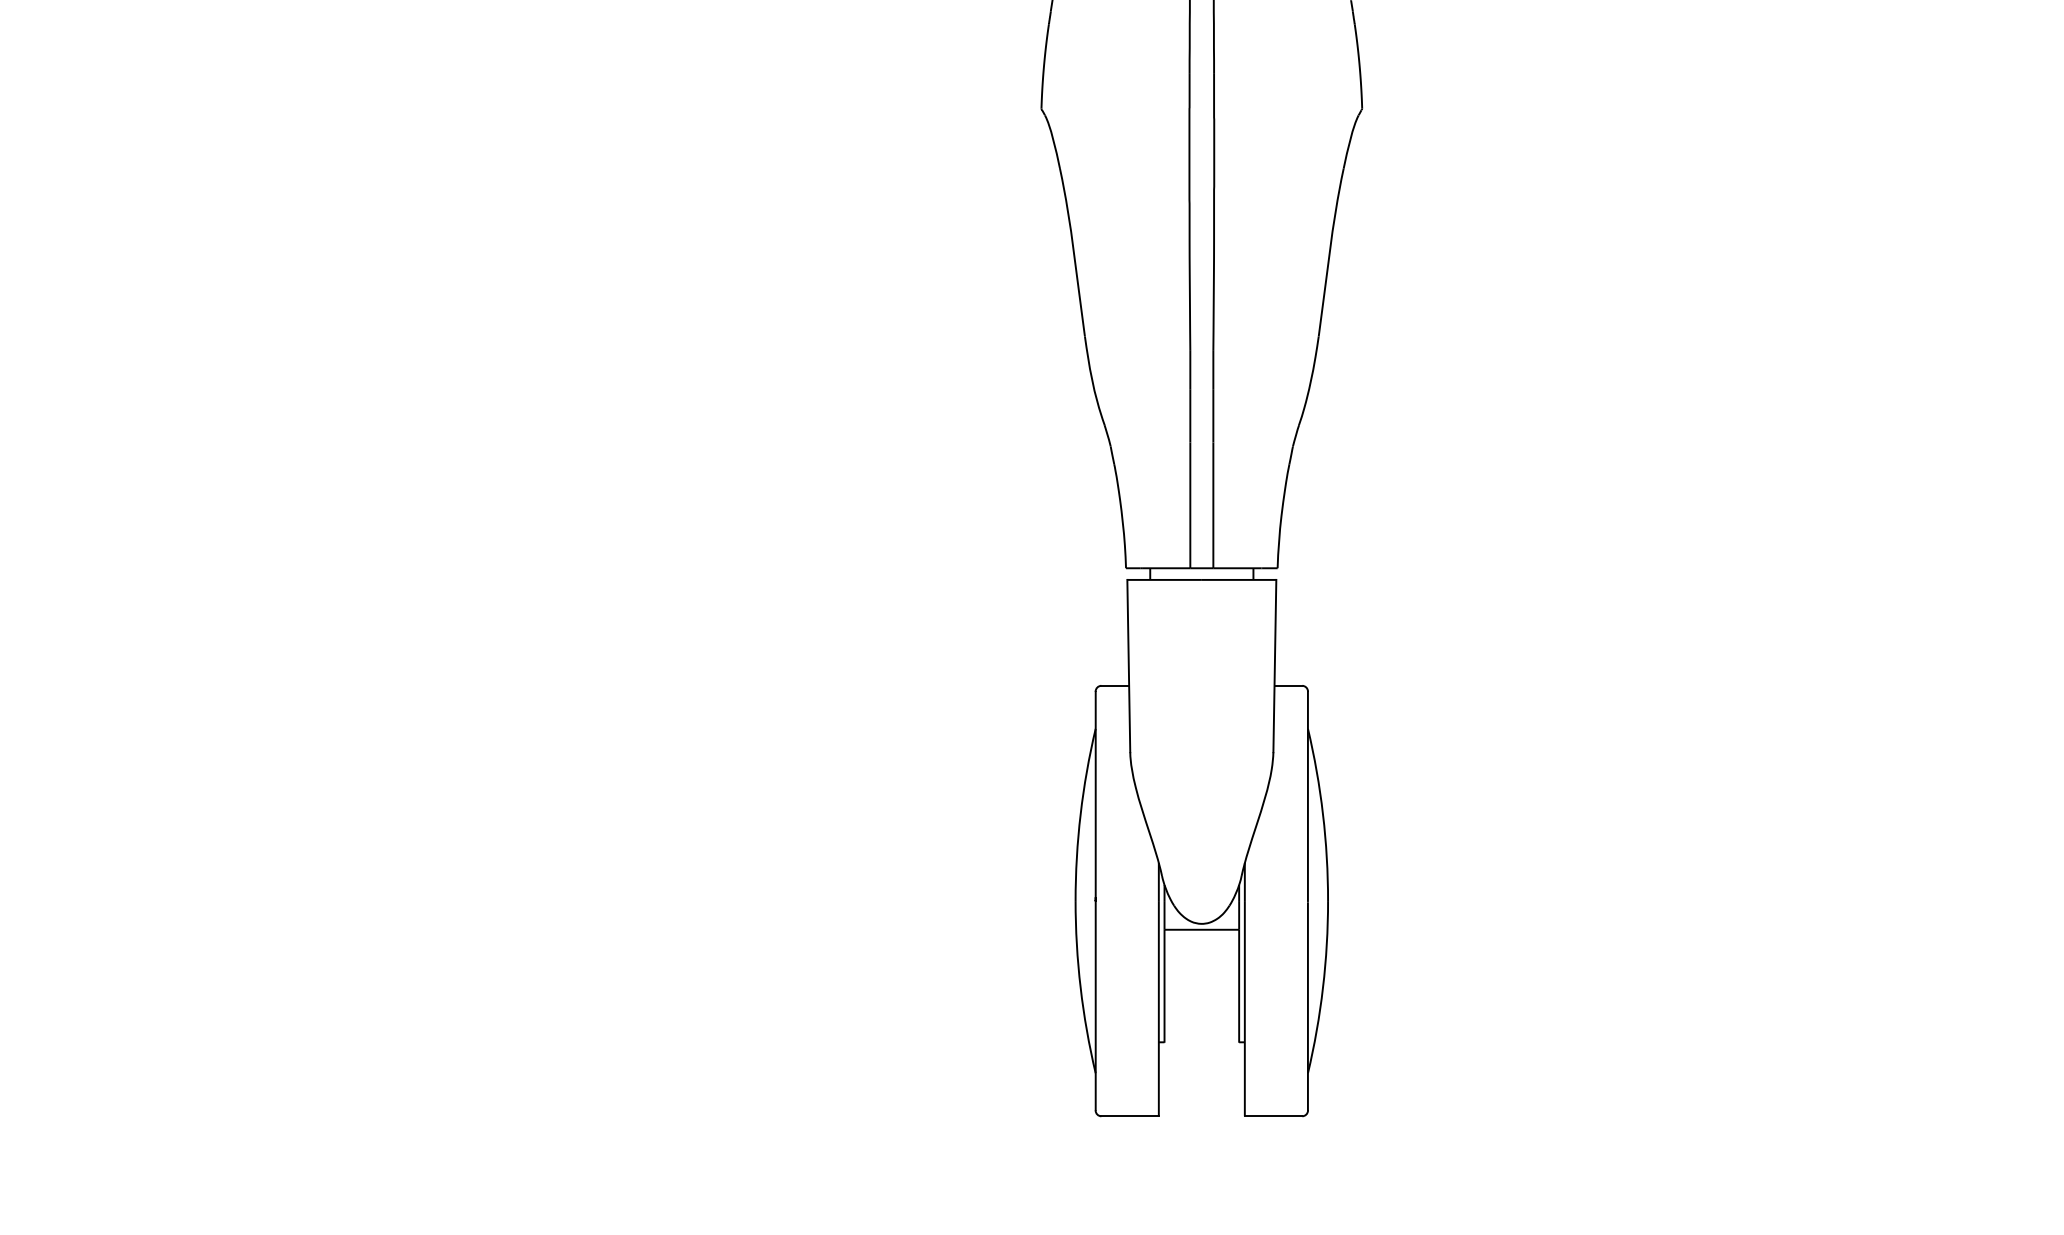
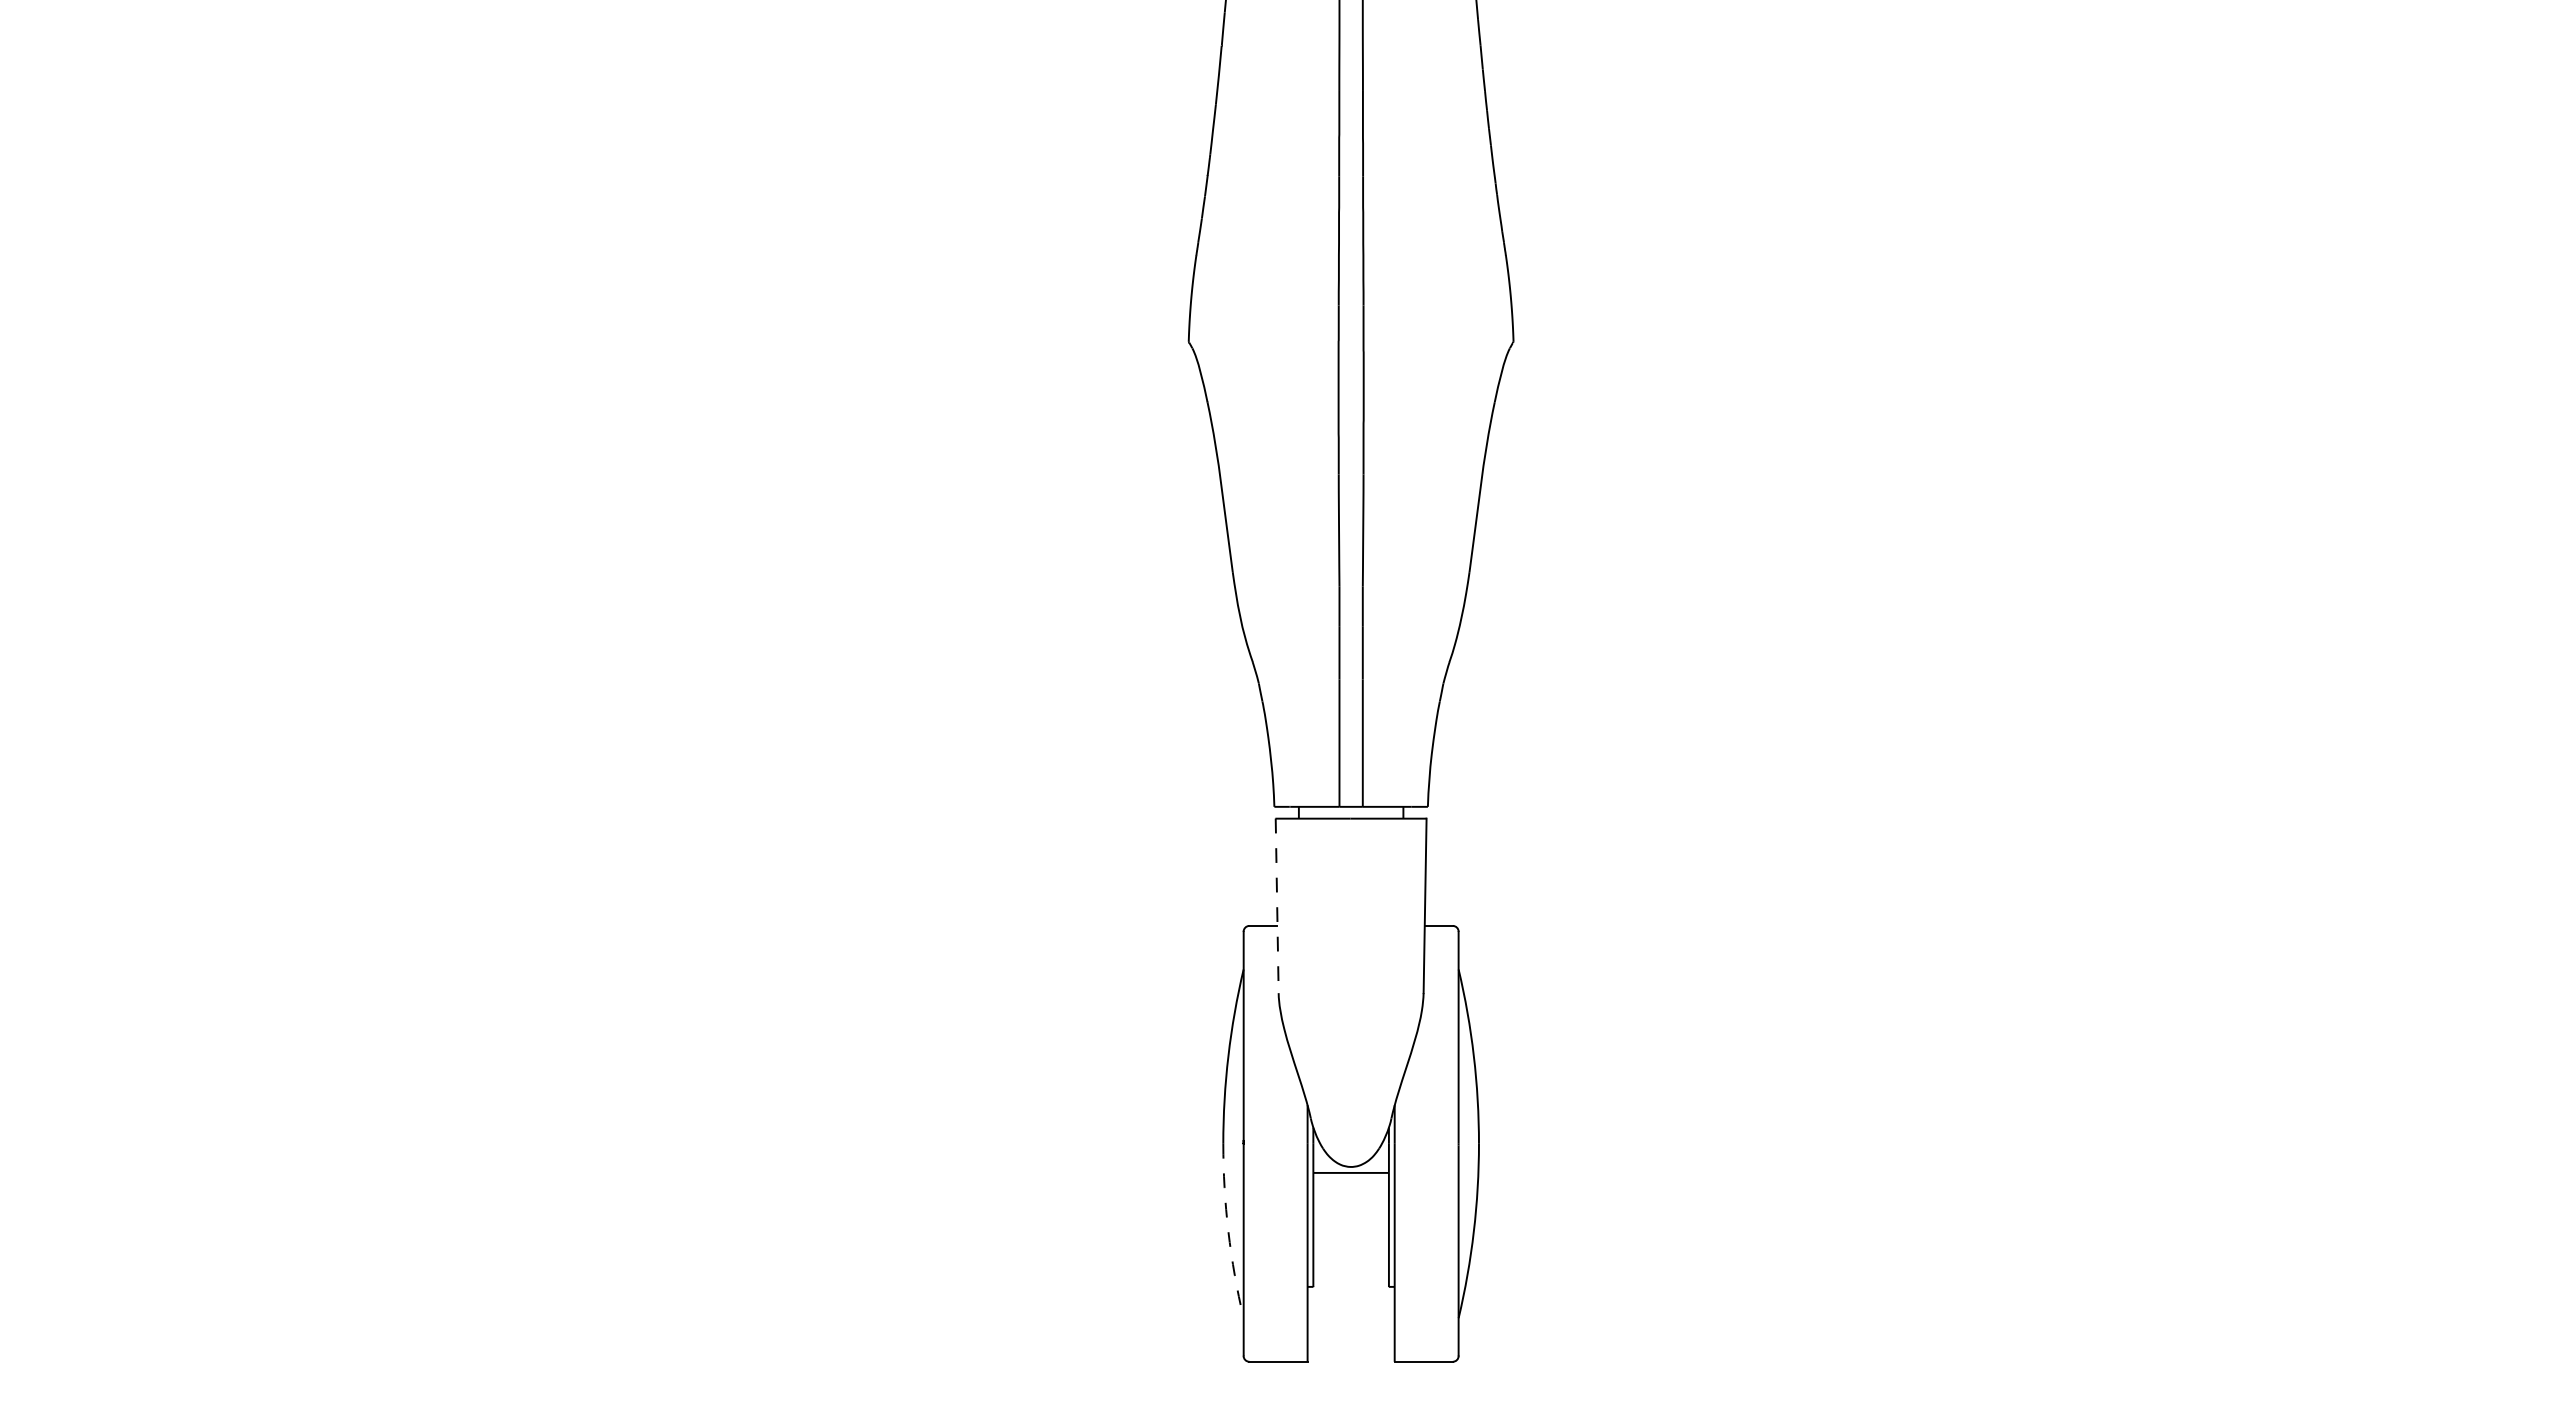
line: (1129, 666) -> (1277, 906), solid -> dashed
arc: (1080, 987) -> (1228, 1231), solid -> dashed

